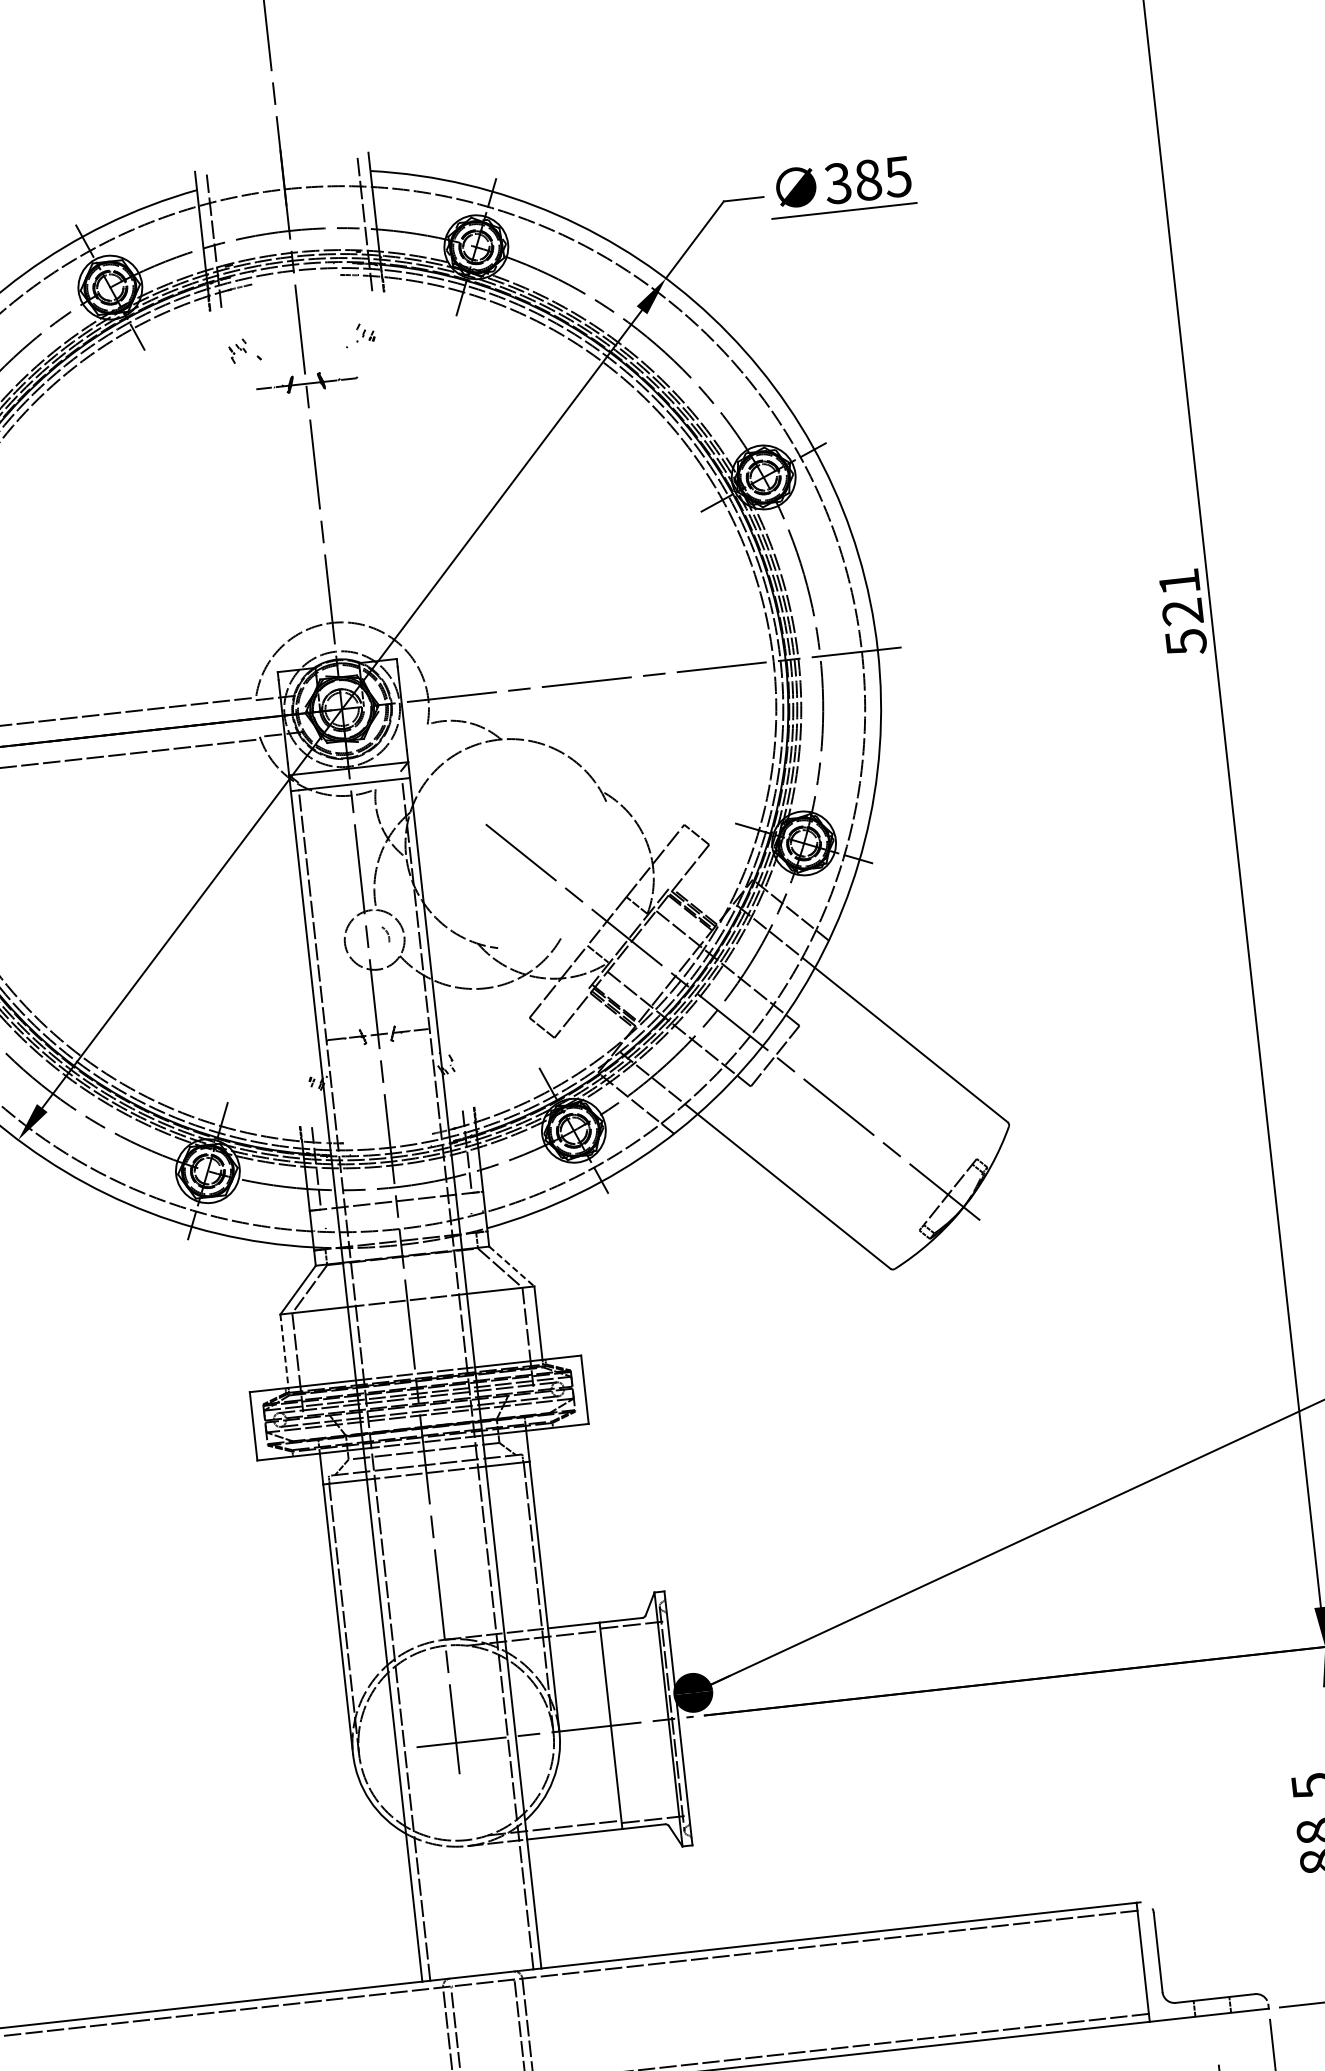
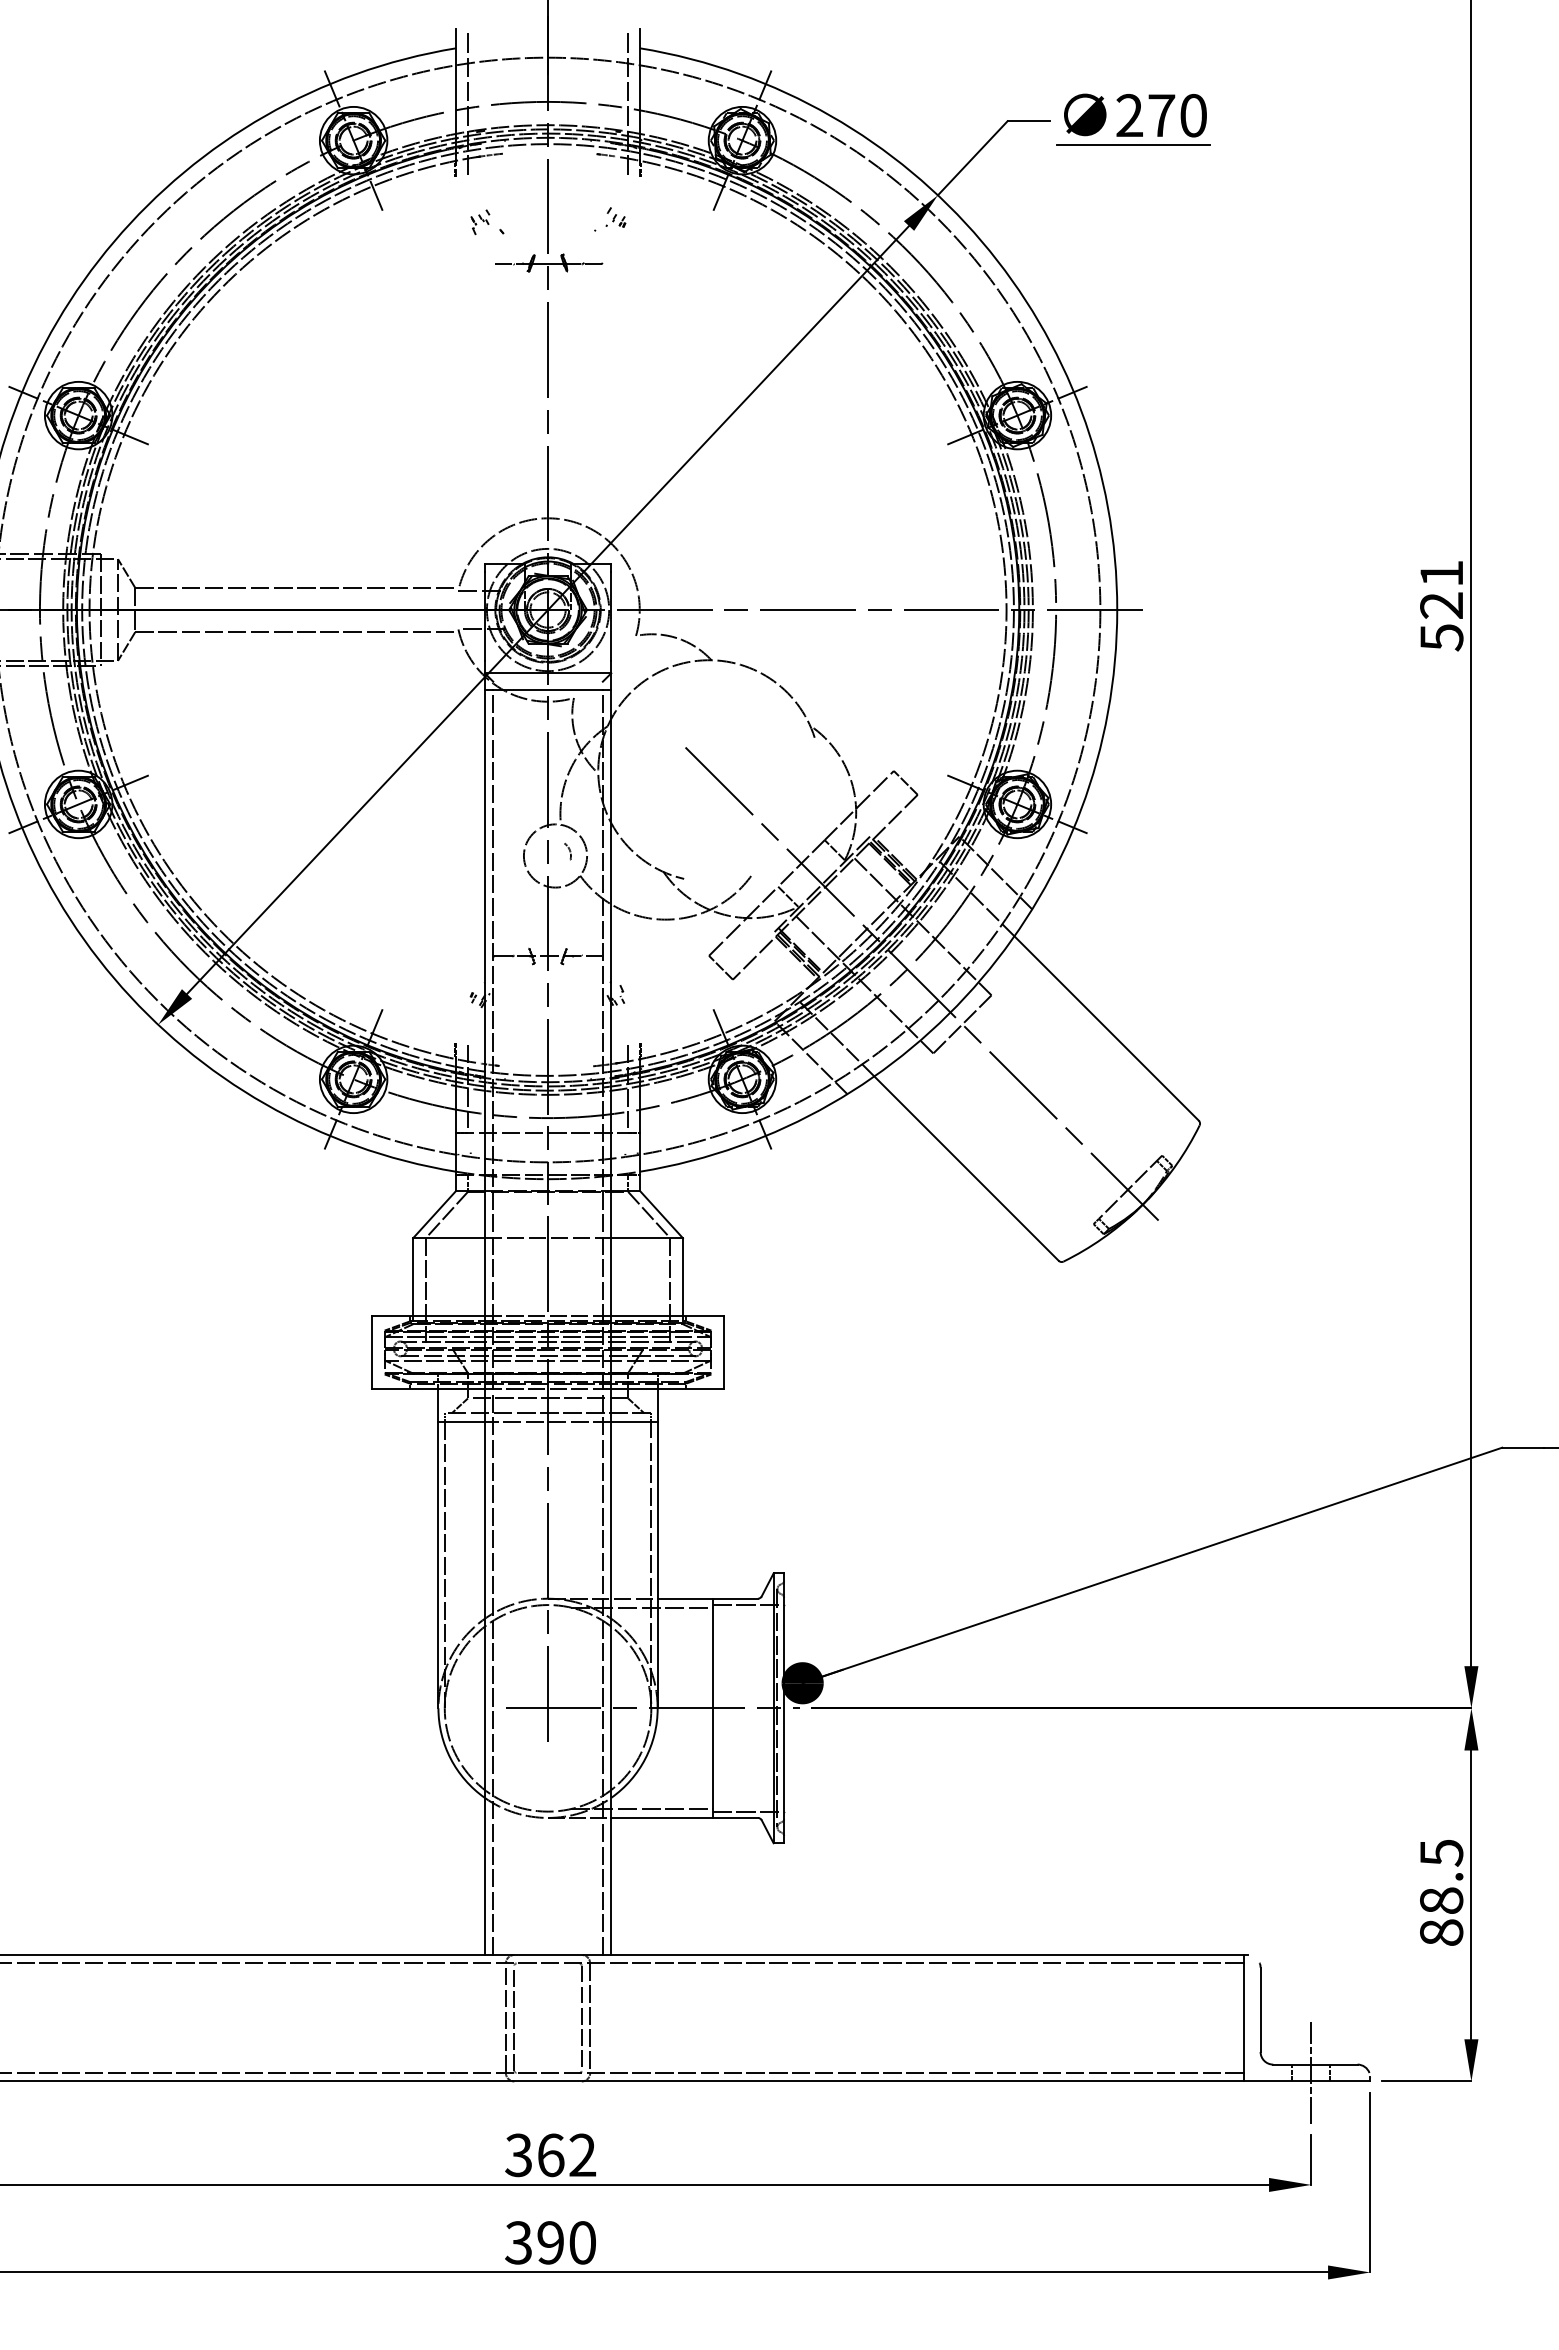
text: (867, 180) -> (1160, 115), 385 -> 270
line: (511, 1266) -> (661, 1214), dashed -> solid
line: (284, 1351) -> (413, 1277), dashed -> solid
line: (1212, 2006) -> (1311, 2072), added

